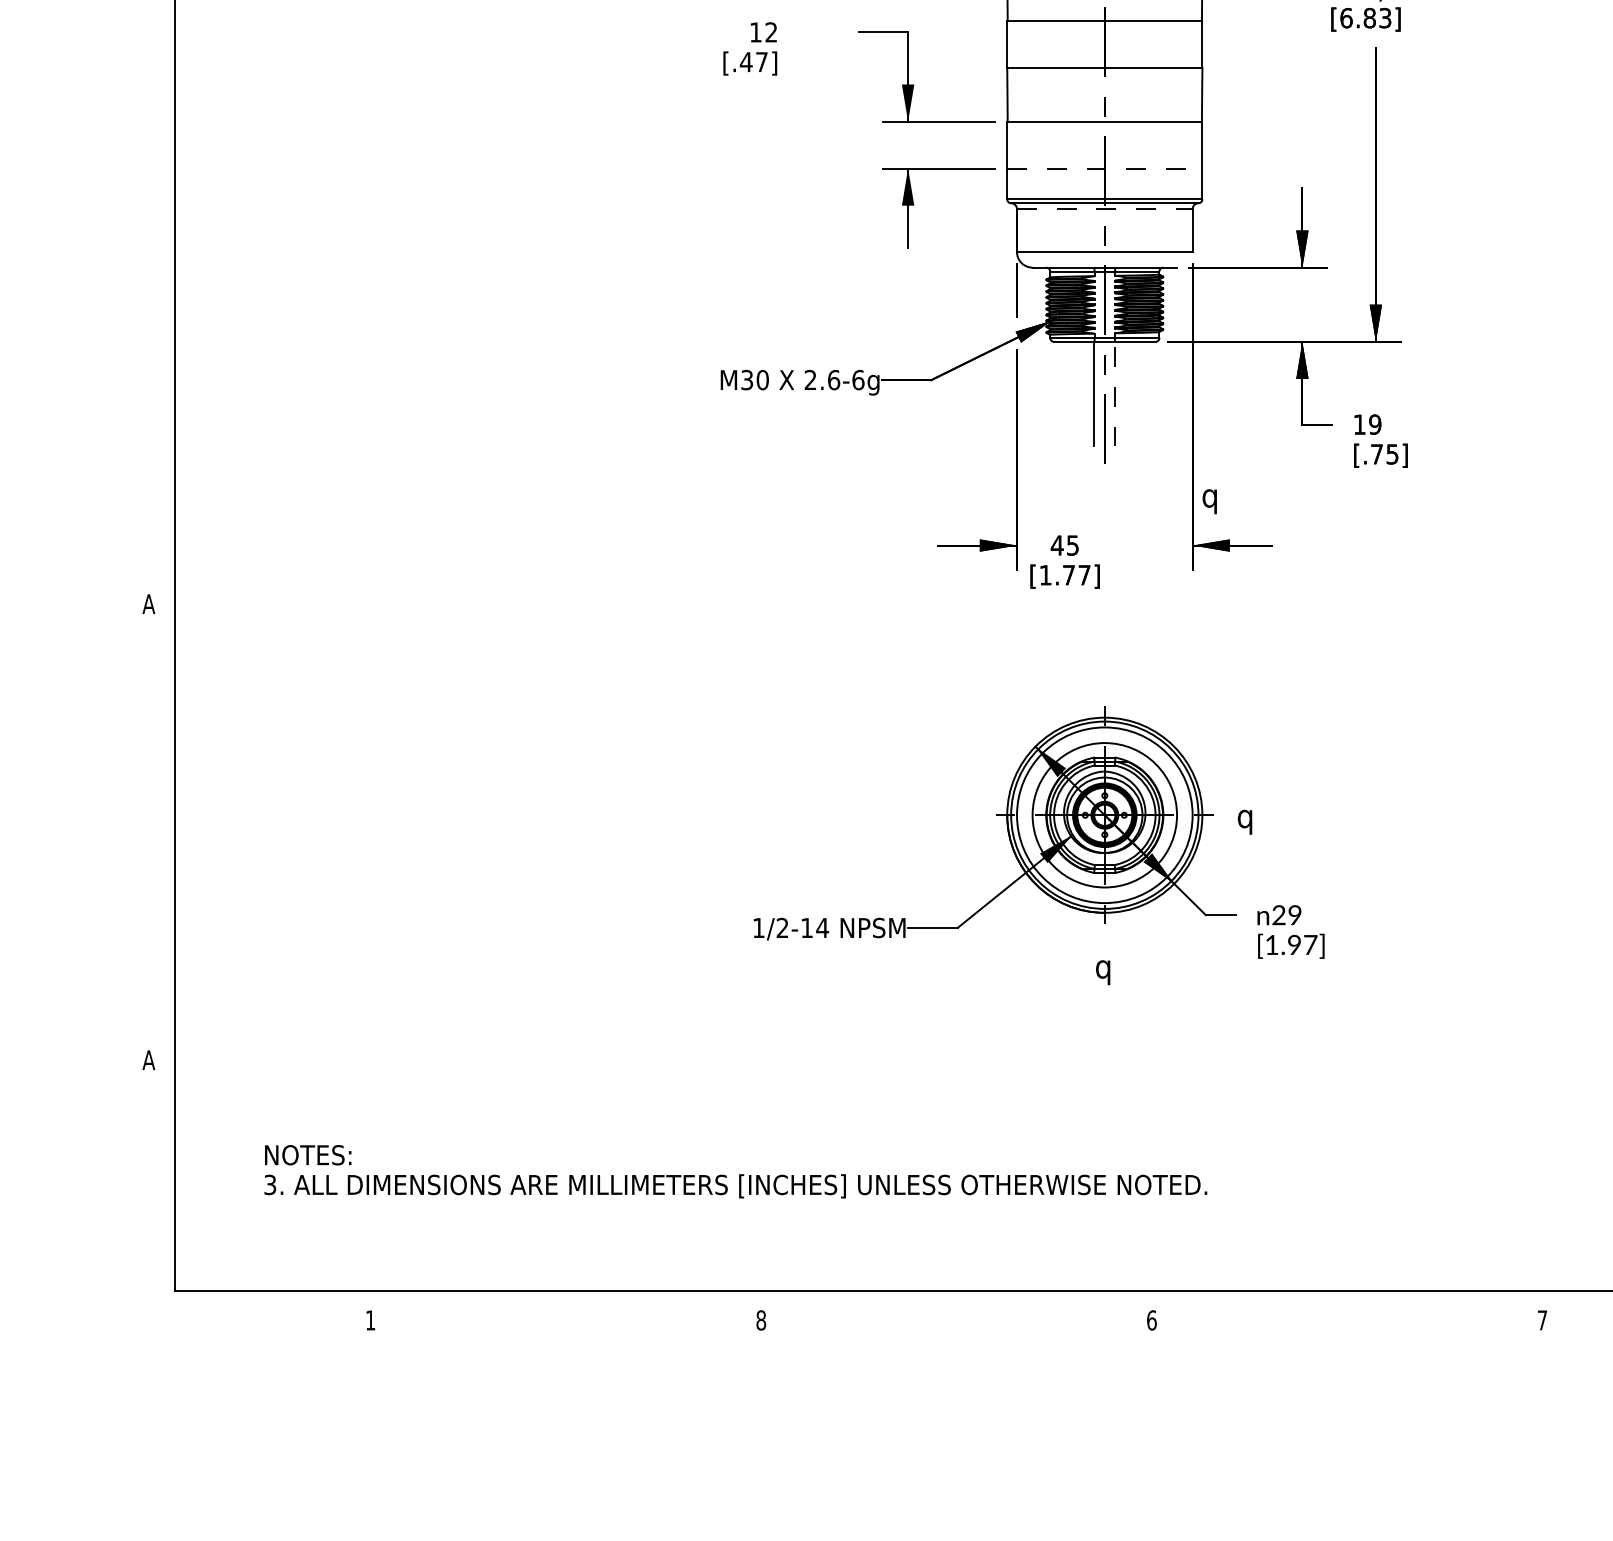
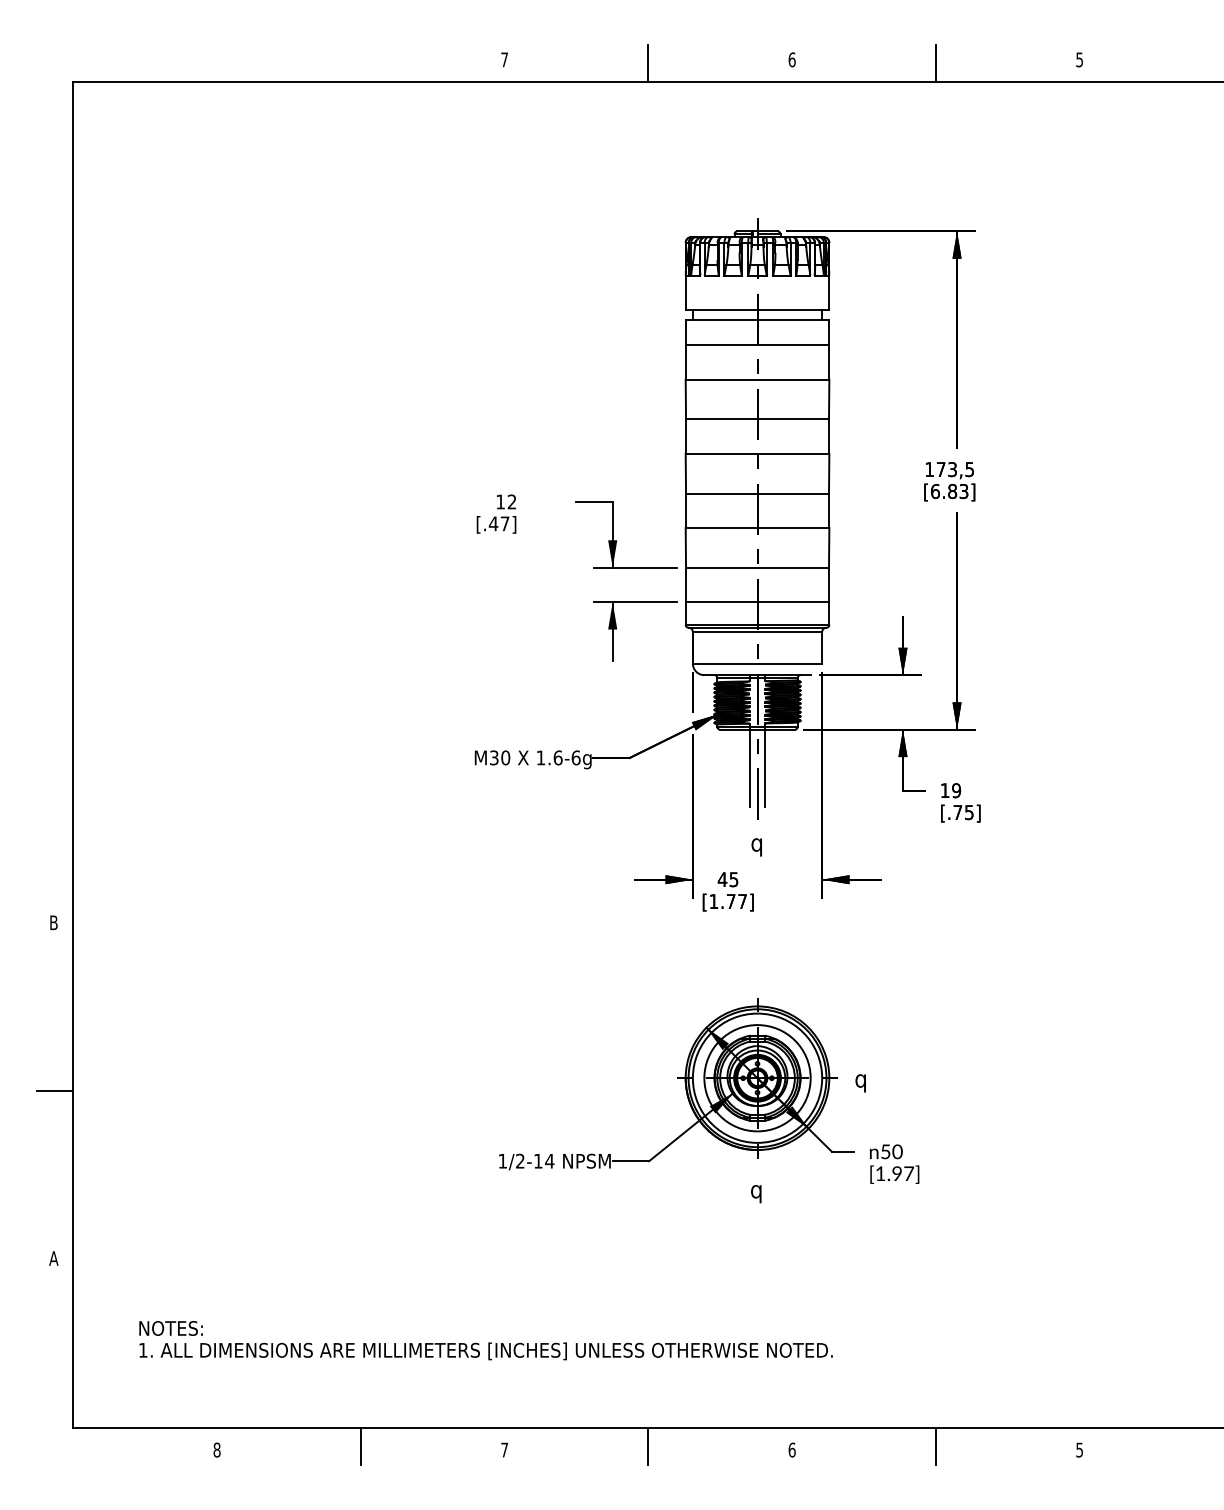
line: (1104, 168) -> (757, 602), dashed -> solid
line: (1104, 209) -> (757, 632), dashed -> solid
text: (809, 379) -> (540, 757), 2.6-6g -> 1.6-6g
line: (1115, 393) -> (765, 767), dashed -> solid
text: (1209, 501) -> (756, 847), moved
text: (148, 603) -> (53, 922), A -> B
line: (149, 831) -> (54, 1090), added
text: (1286, 914) -> (891, 1151), 29 -> 50
text: (270, 1183) -> (143, 1349), 3. -> 1.
line: (565, 1315) -> (360, 1446), added
line: (956, 1315) -> (648, 1446), added
line: (1346, 1315) -> (935, 1446), added
text: (369, 1319) -> (216, 1449), 1 -> 8
text: (761, 1319) -> (504, 1449), 8 -> 7
text: (1542, 1319) -> (1079, 1449), 7 -> 5

